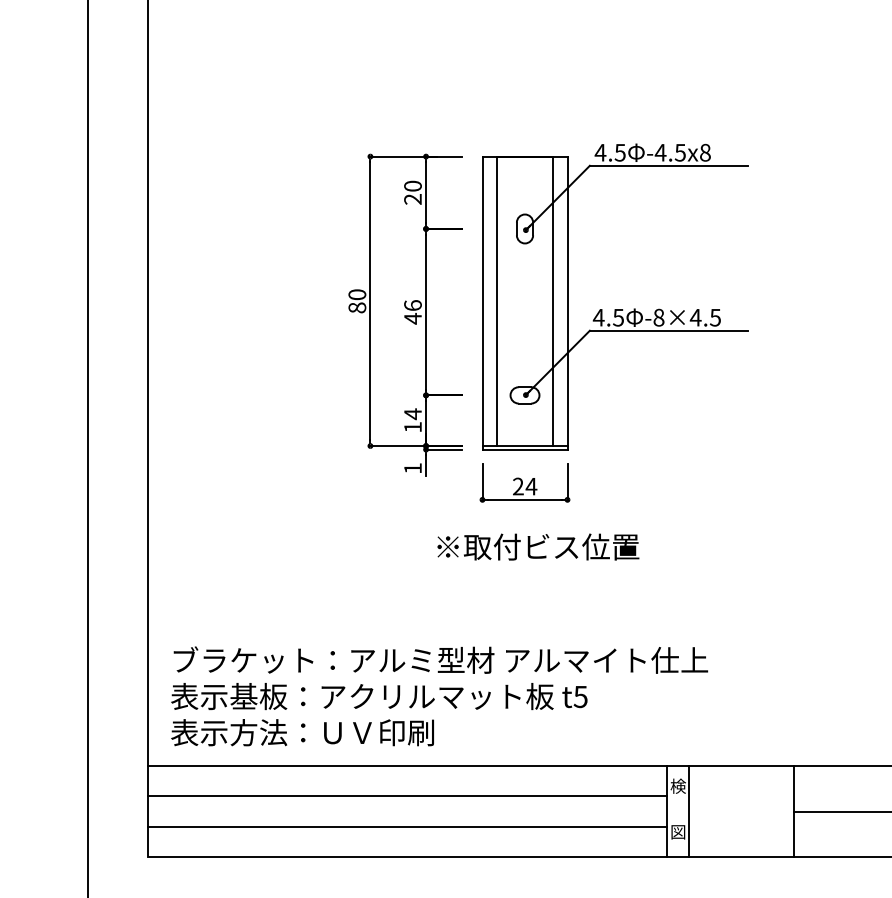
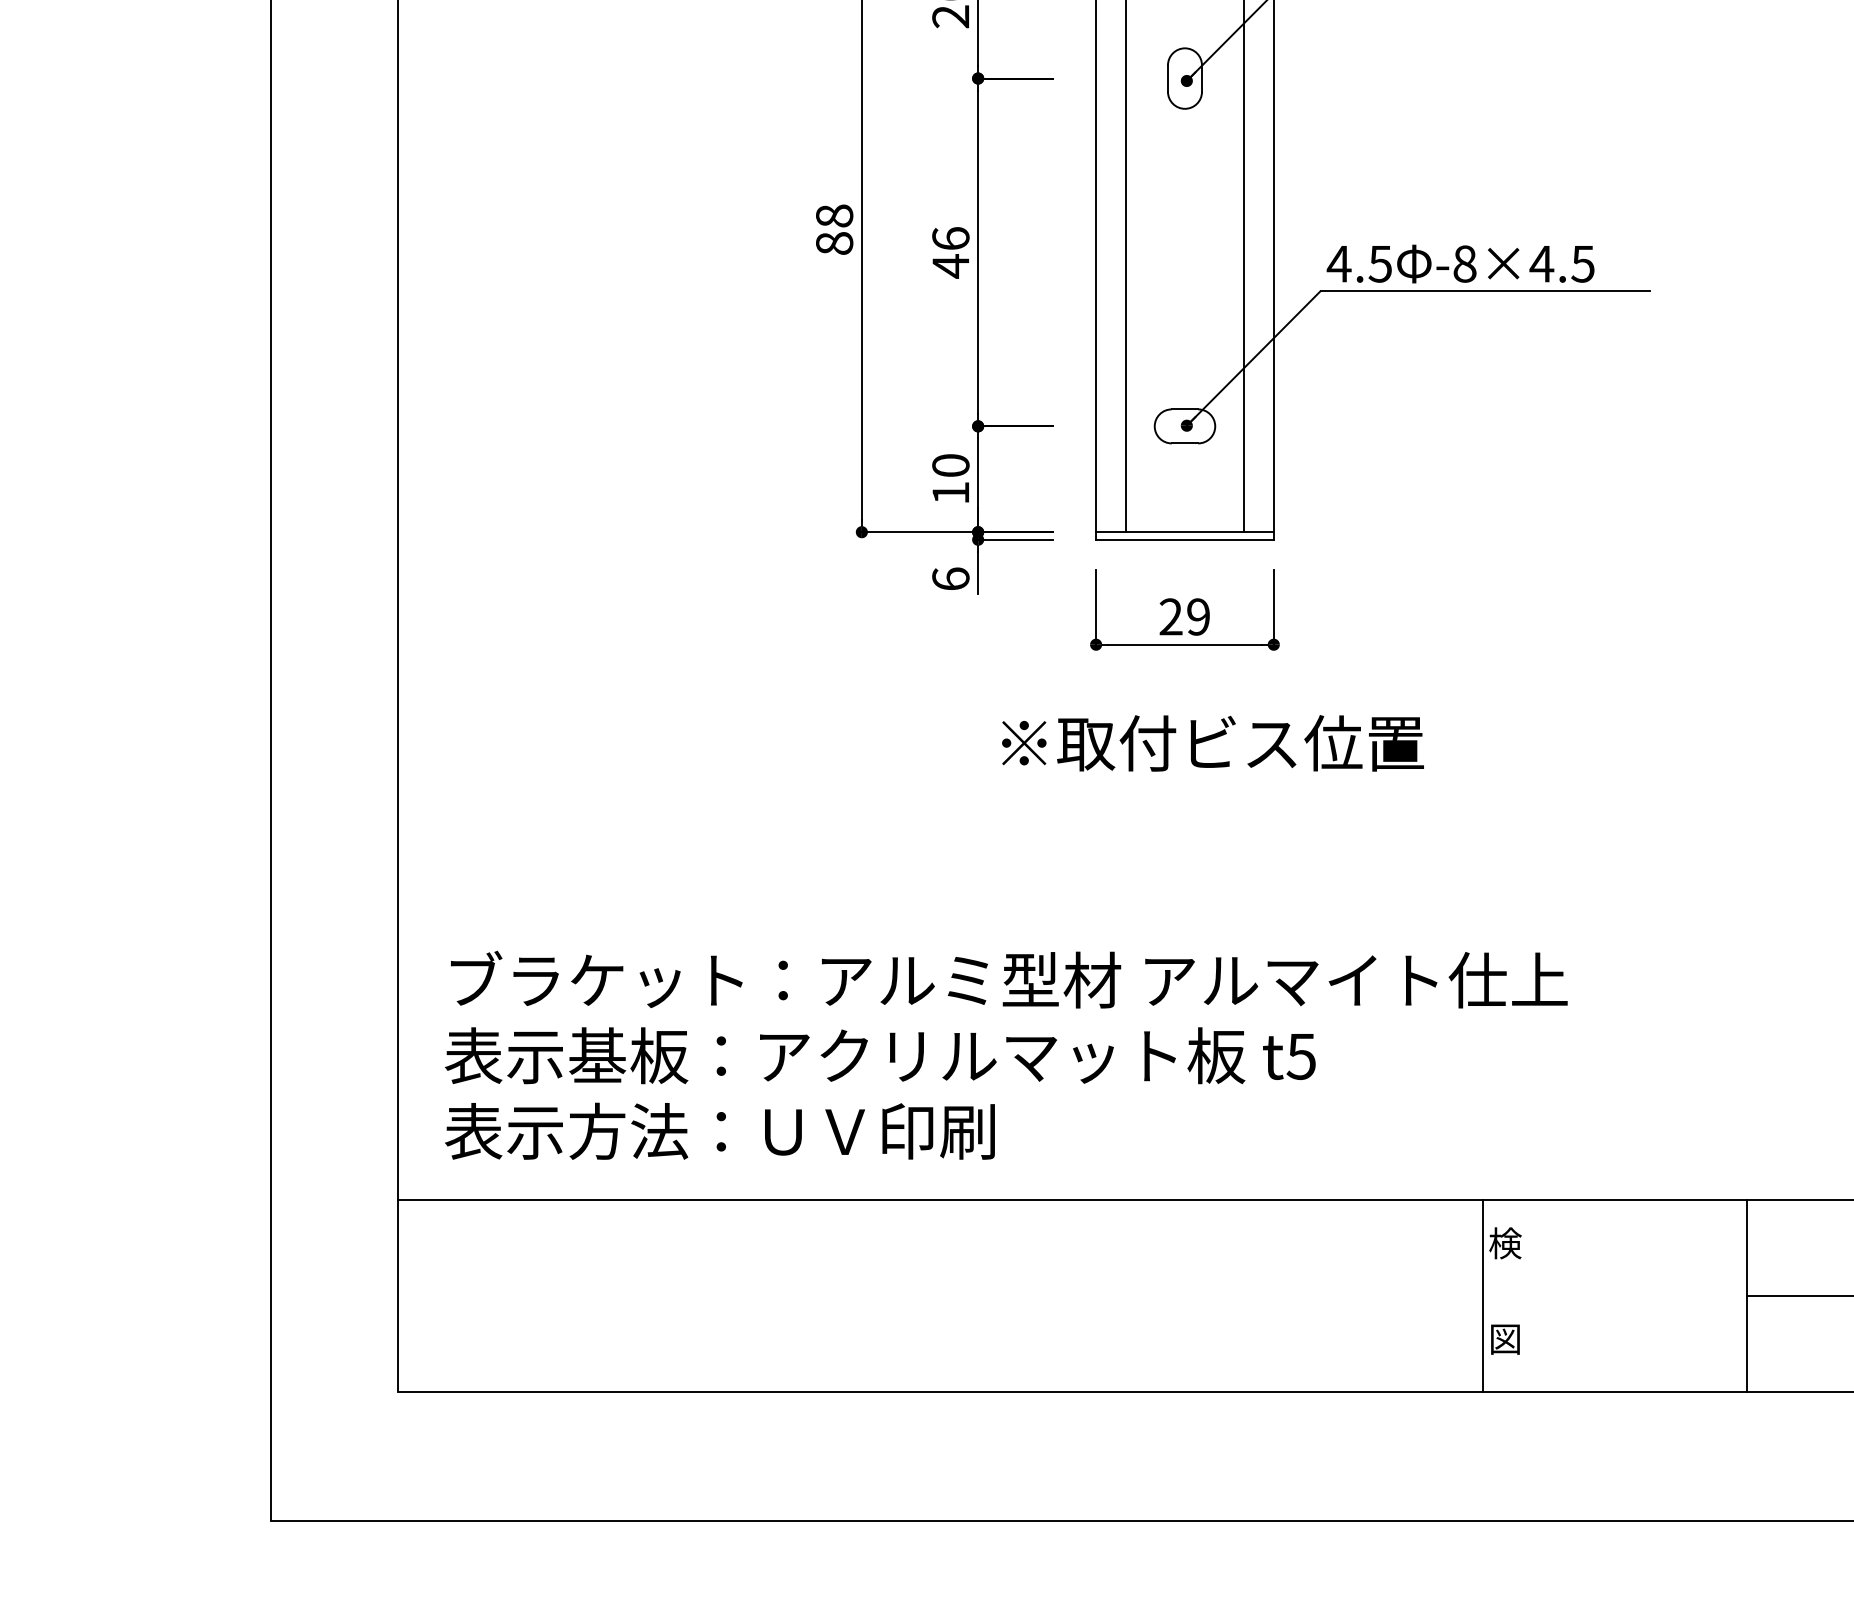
text: (357, 294) -> (834, 215), 80 -> 88
text: (412, 414) -> (949, 466), 14 -> 10
text: (412, 468) -> (949, 579), 1 -> 6
text: (531, 486) -> (1198, 616), 24 -> 29
line: (407, 796) -> (939, 1264), removed
line: (689, 811) -> (1528, 1296), removed
line: (407, 826) -> (939, 1327), removed

